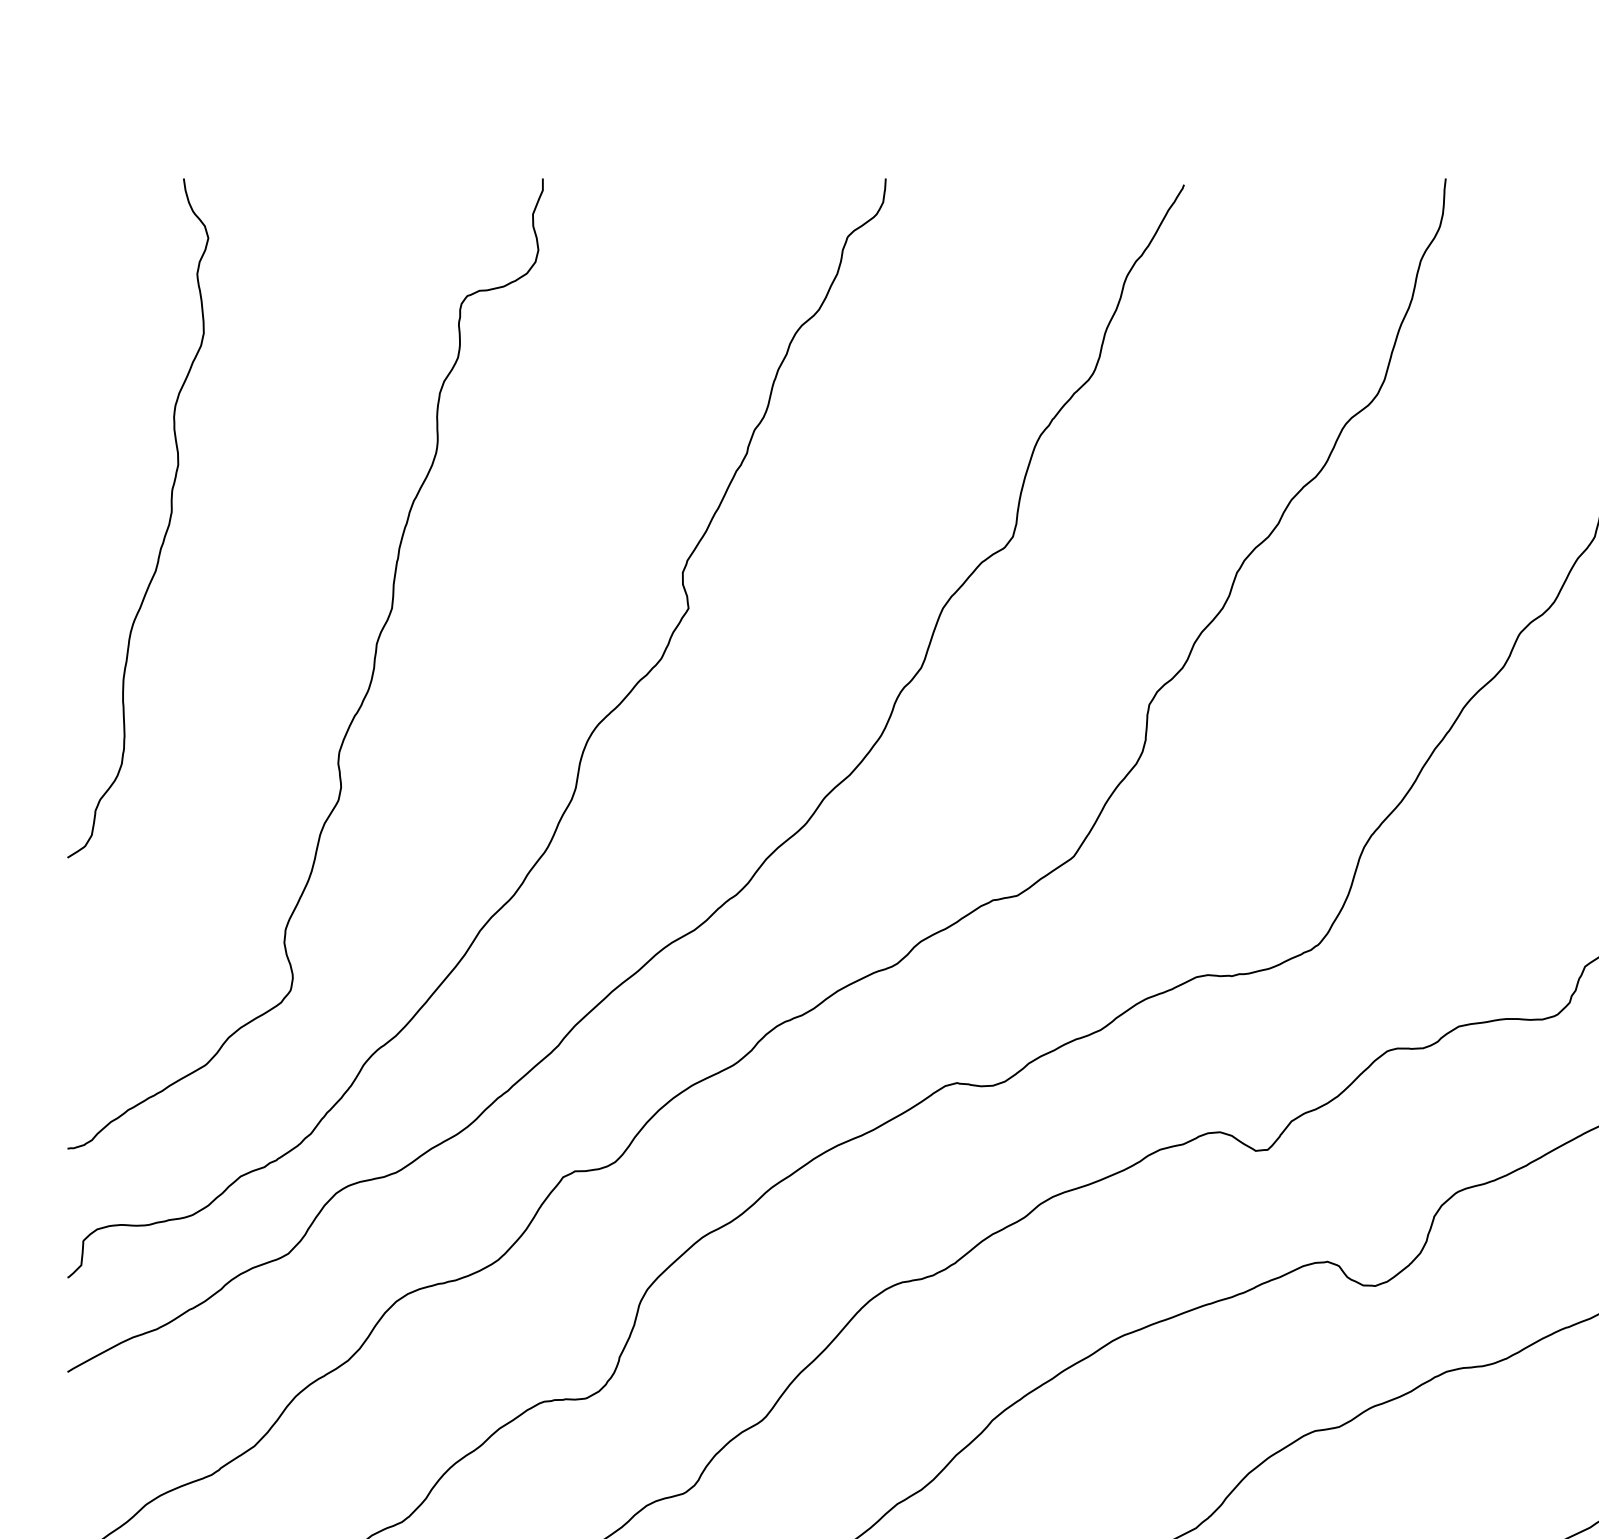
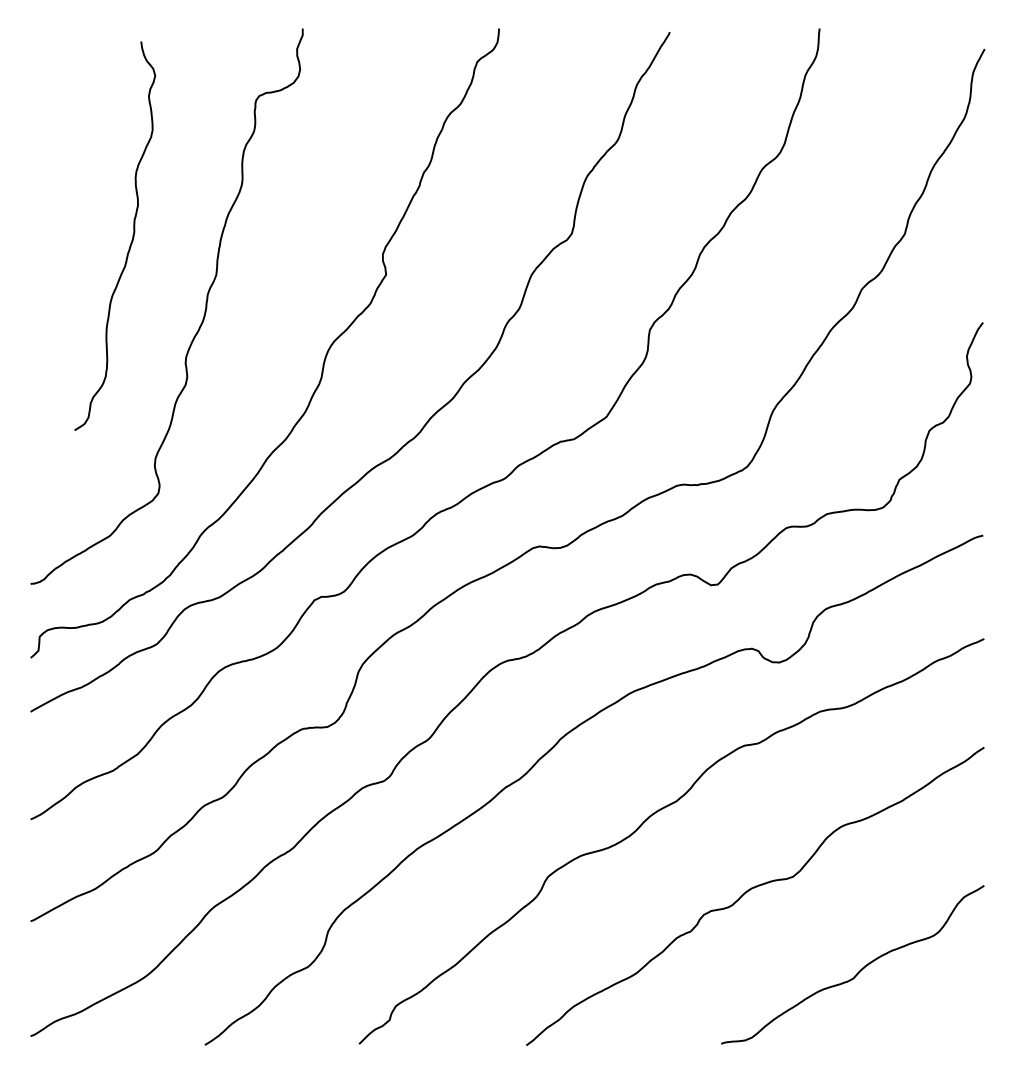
curve: (165, 529) -> (130, 242), moved

